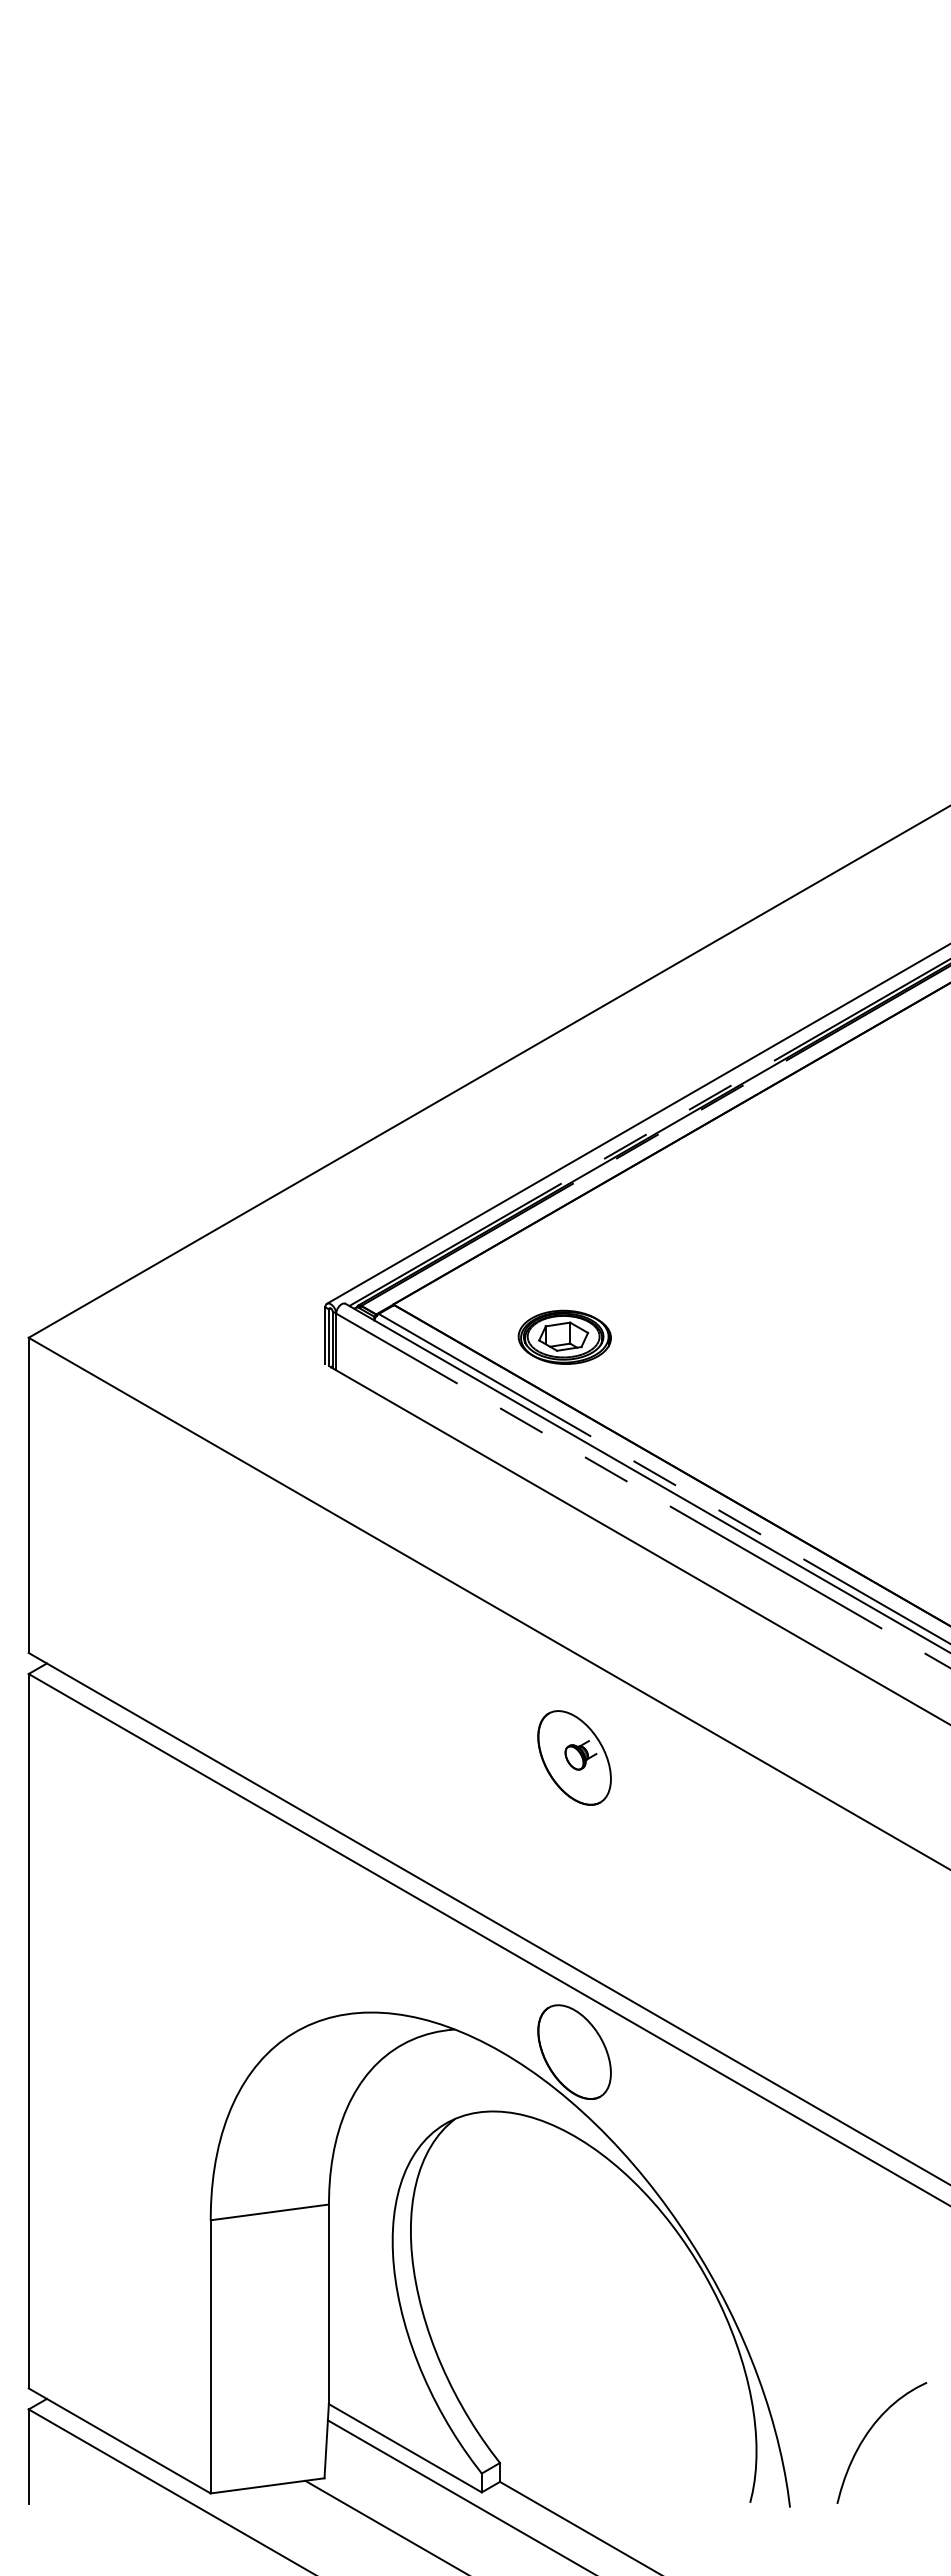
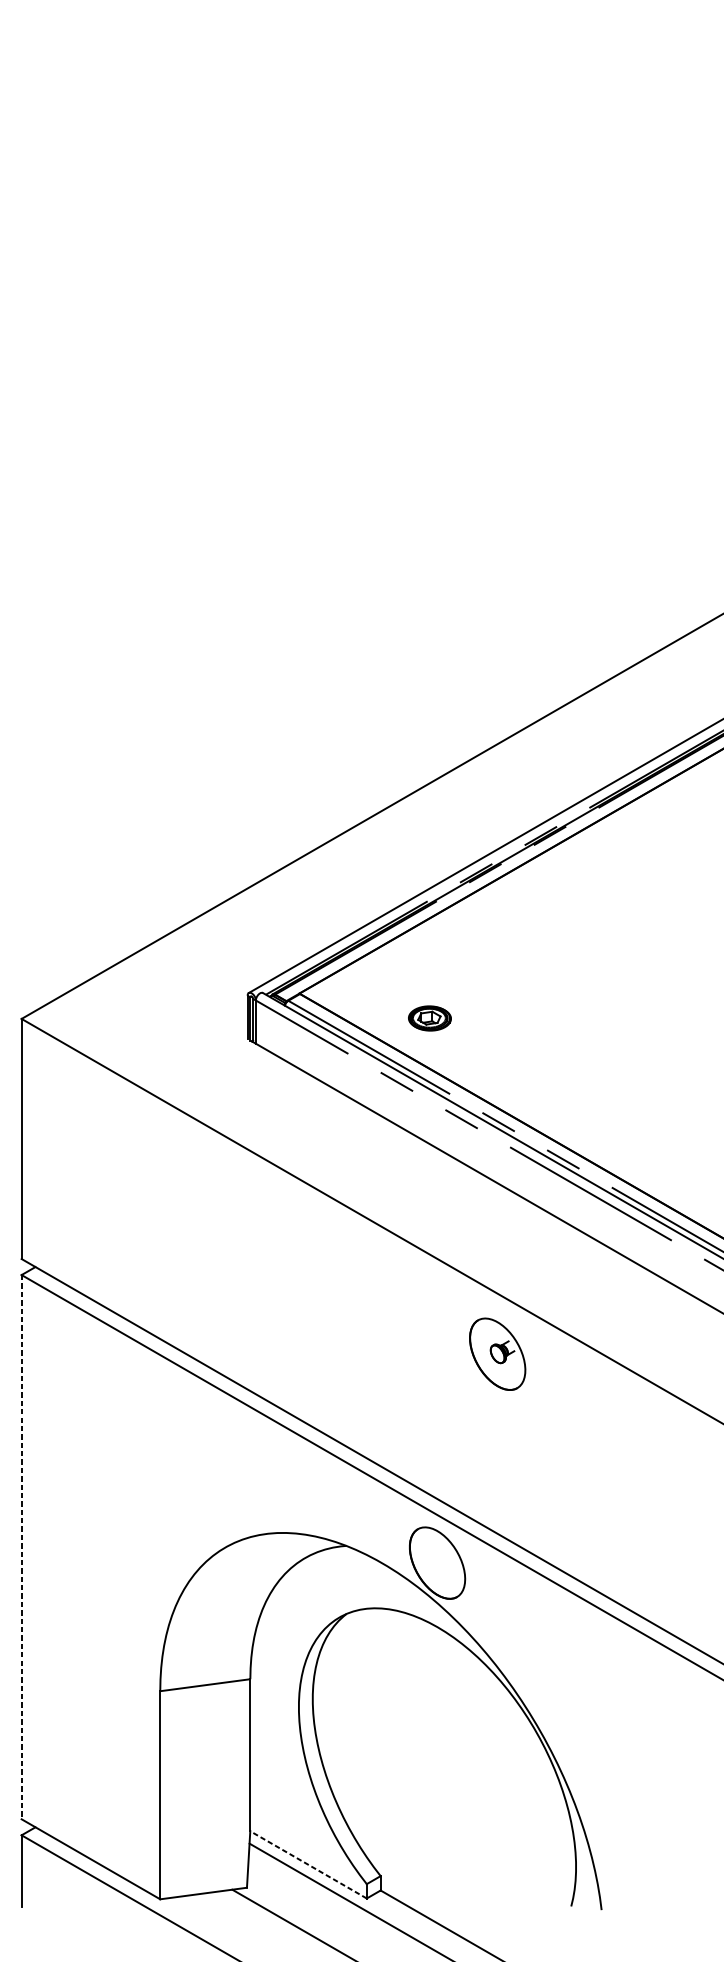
part: (564, 1336) -> (429, 1017), size x0.6
part: (574, 1757) -> (497, 1353), moved
line: (28, 2031) -> (21, 1547), solid -> dashed
curve: (869, 2432) -> (662, 1852), removed
line: (404, 2448) -> (307, 1865), solid -> dashed

